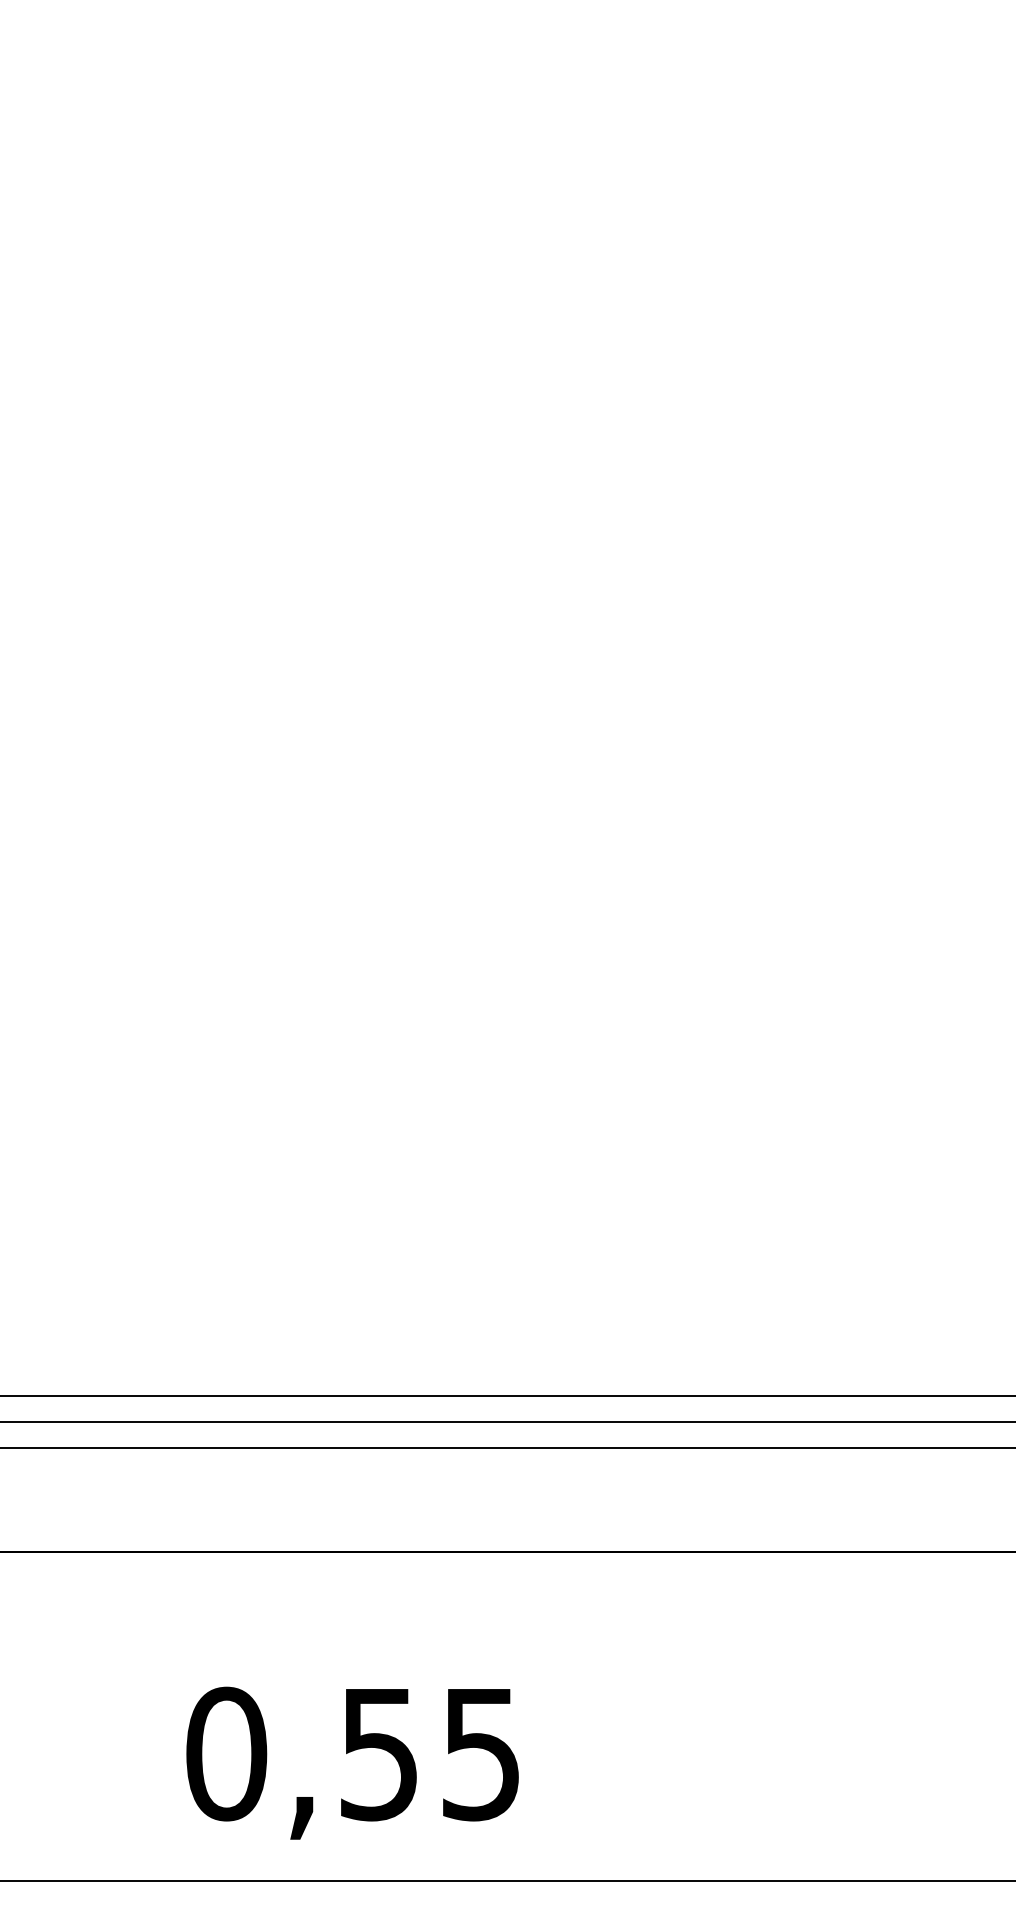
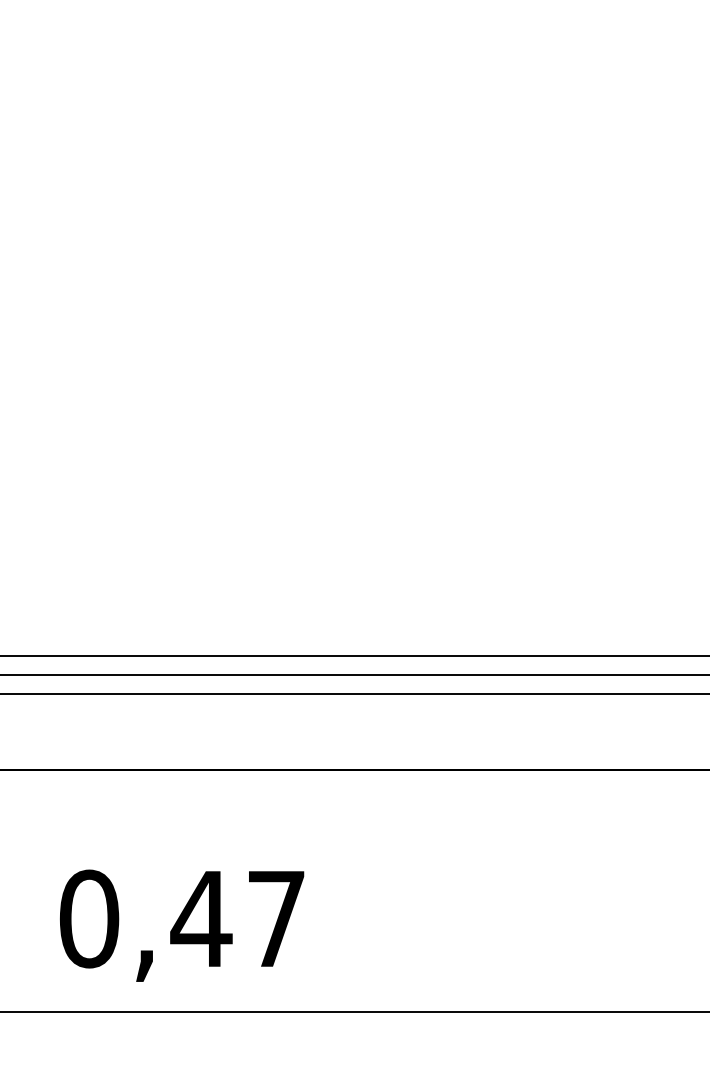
text: (427, 1755) -> (236, 920), 0,55 -> 0,47

